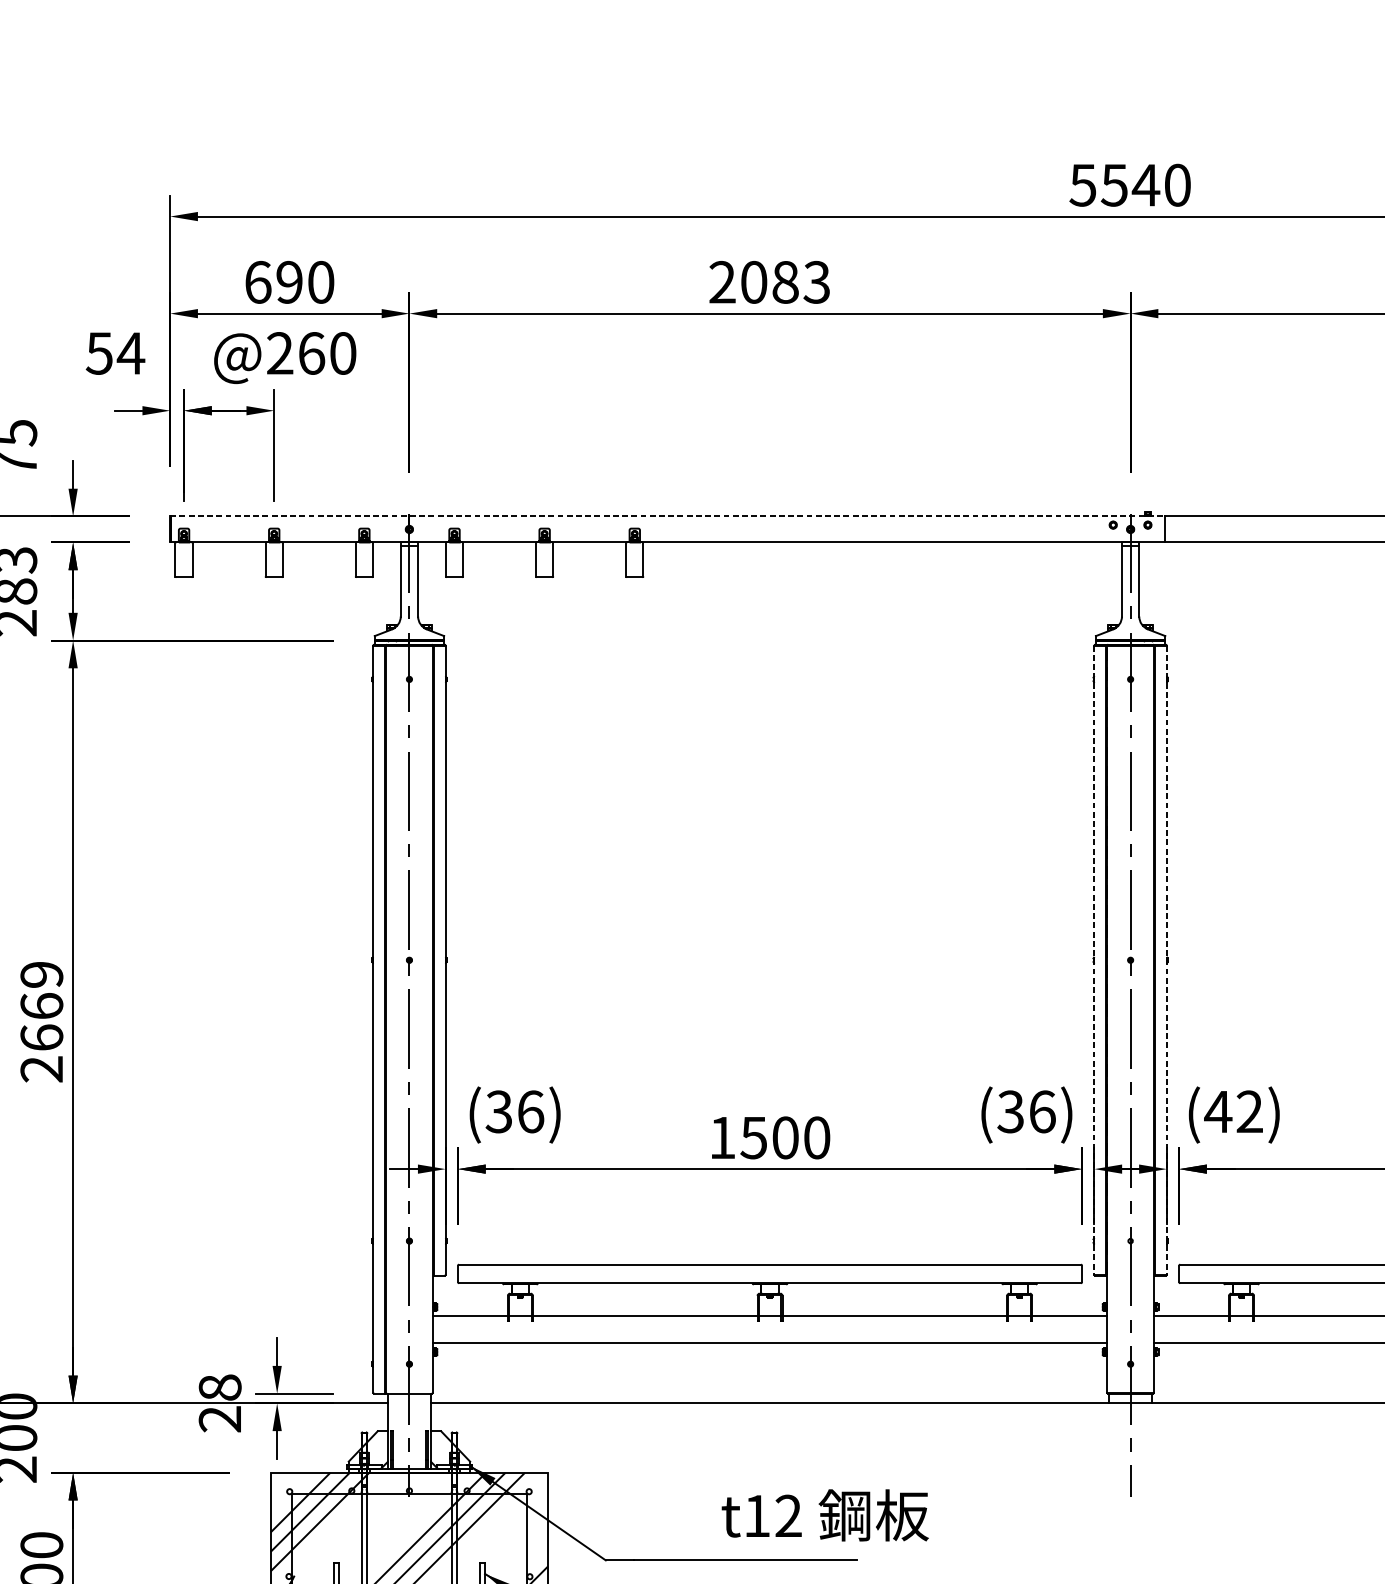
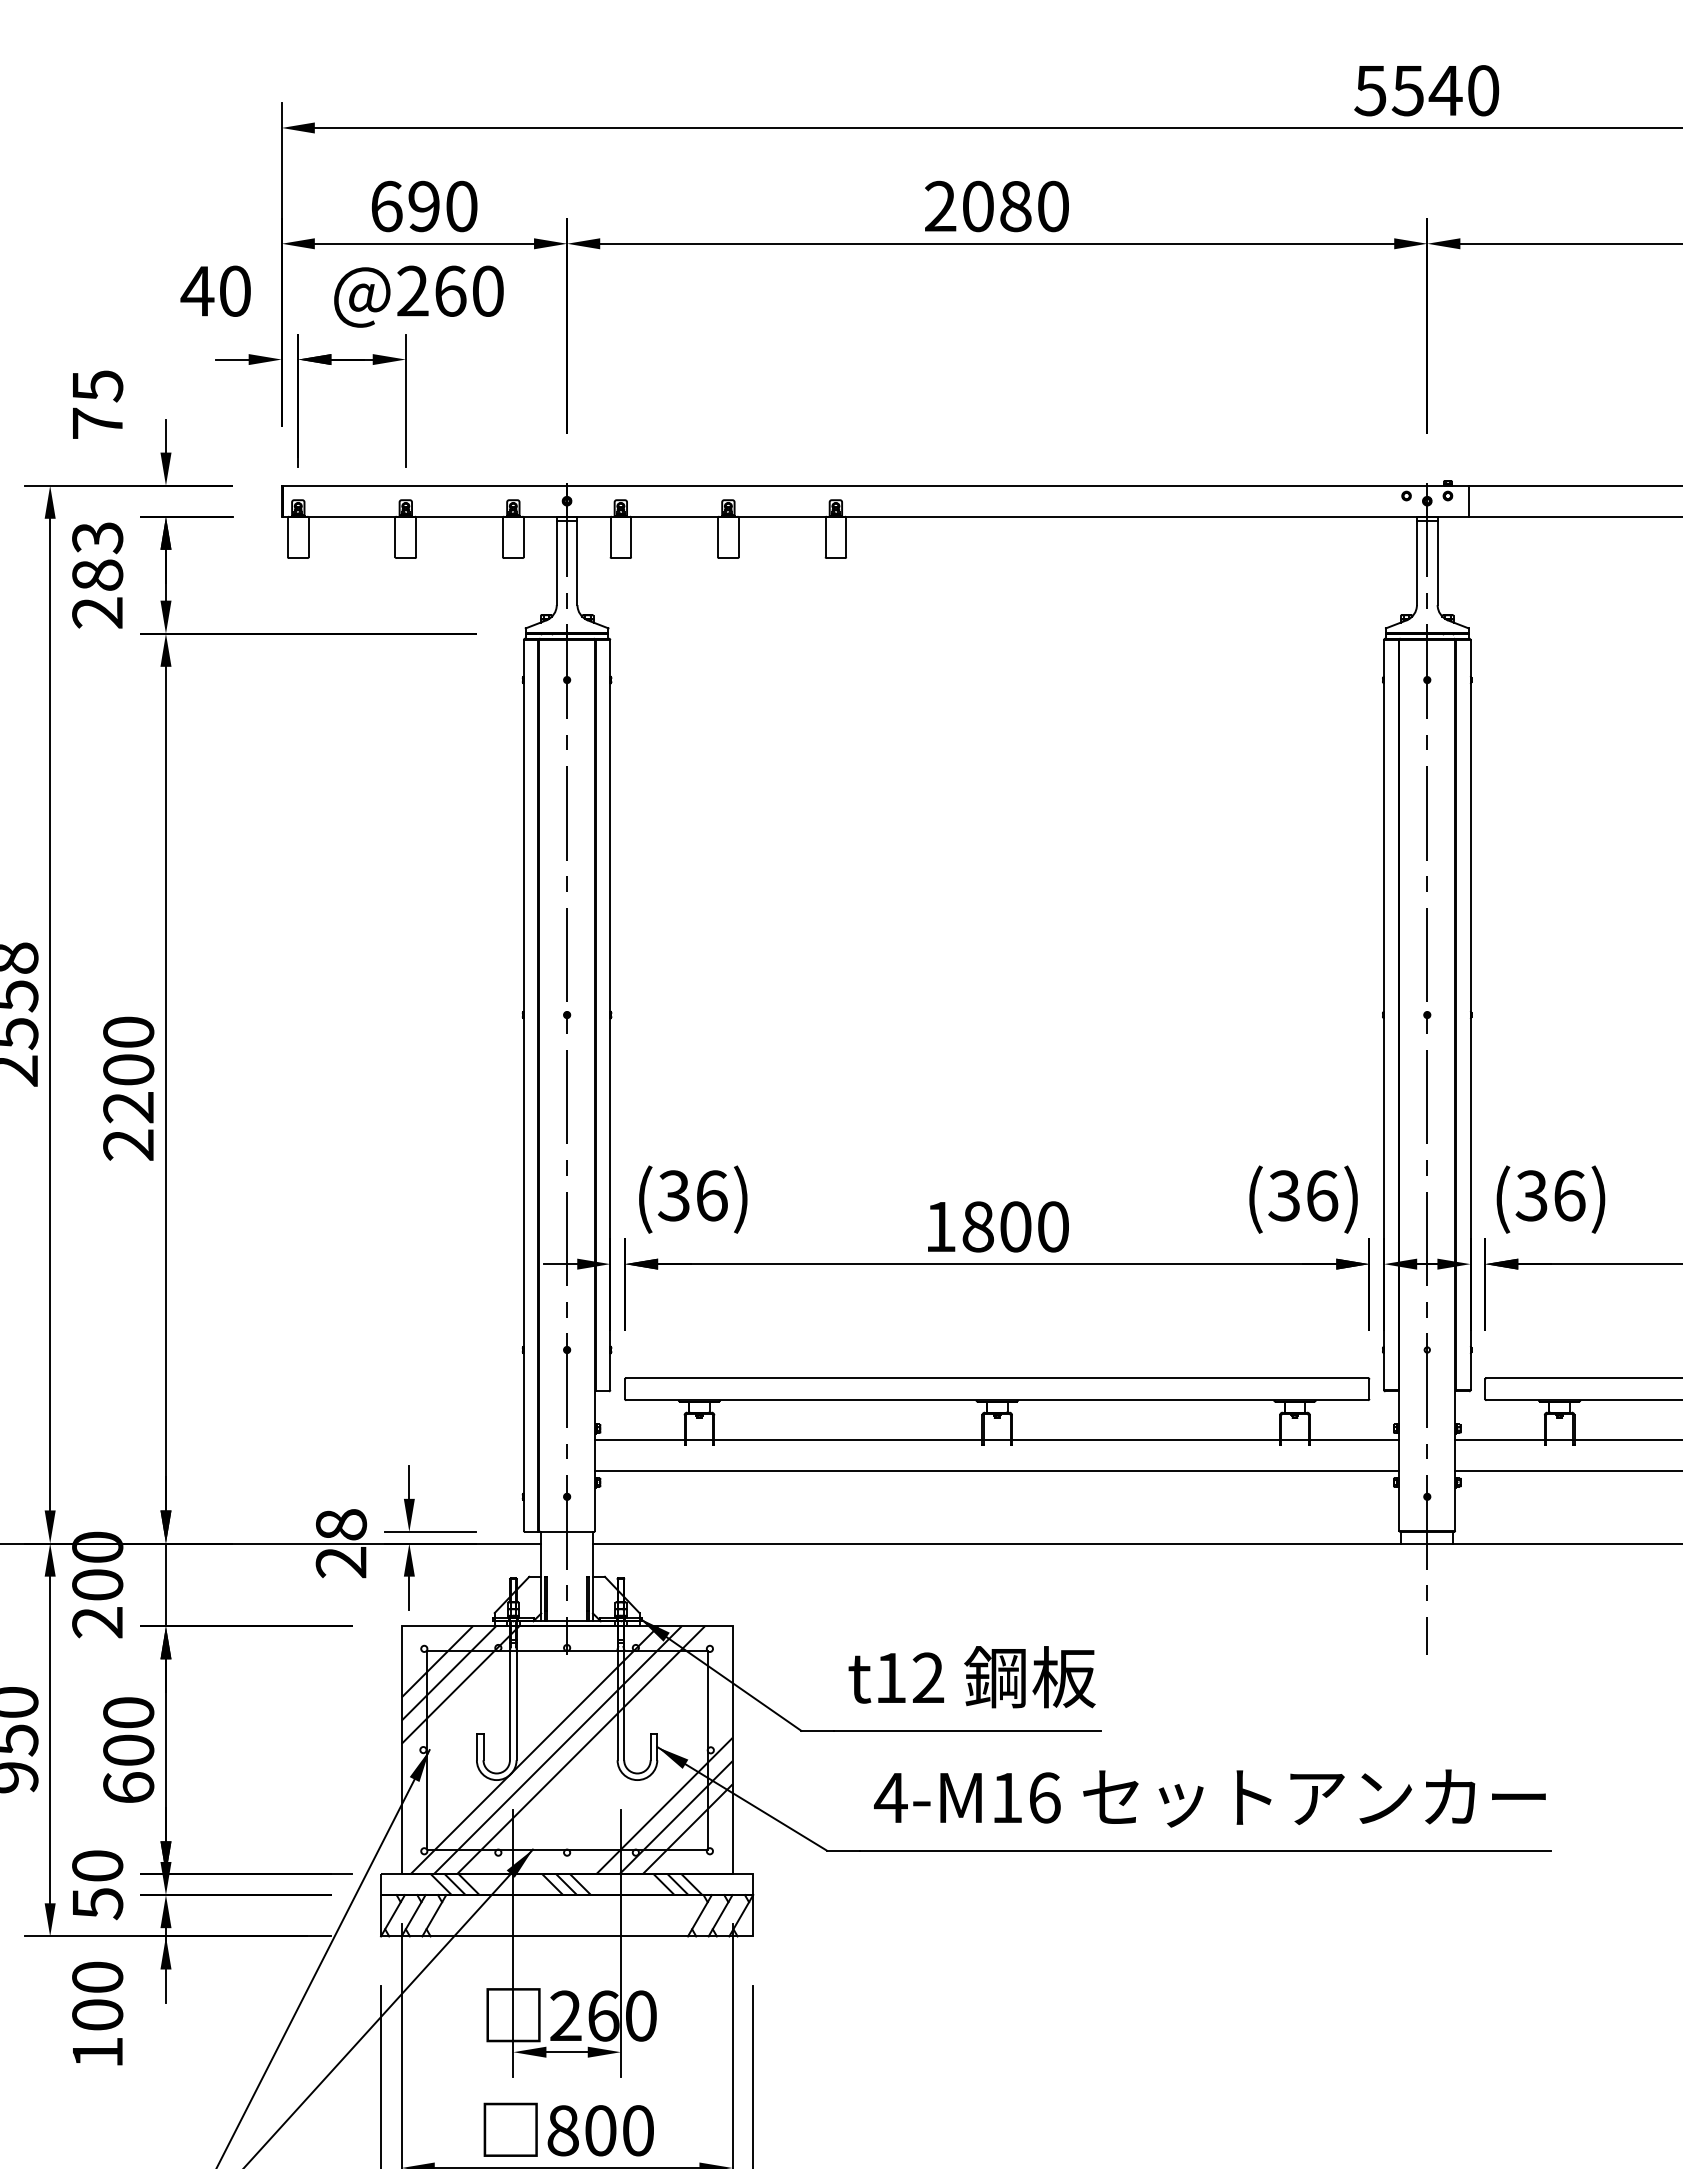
text: (816, 282) -> (1052, 206), 2083 -> 2080
text: (115, 352) -> (216, 290), 54 -> 40
line: (667, 516) -> (875, 485), dashed -> solid
line: (1094, 960) -> (1384, 1015), dashed -> solid
line: (1166, 960) -> (1470, 1015), dashed -> solid
text: (41, 1005) -> (128, 1069), 2669 -> 2200
text: (1233, 1111) -> (1549, 1195), (42) -> (36)
text: (753, 1137) -> (977, 1226), 1500 -> 1800
line: (72, 1437) -> (165, 1584), added
text: (824, 1515) -> (971, 1677), moved

